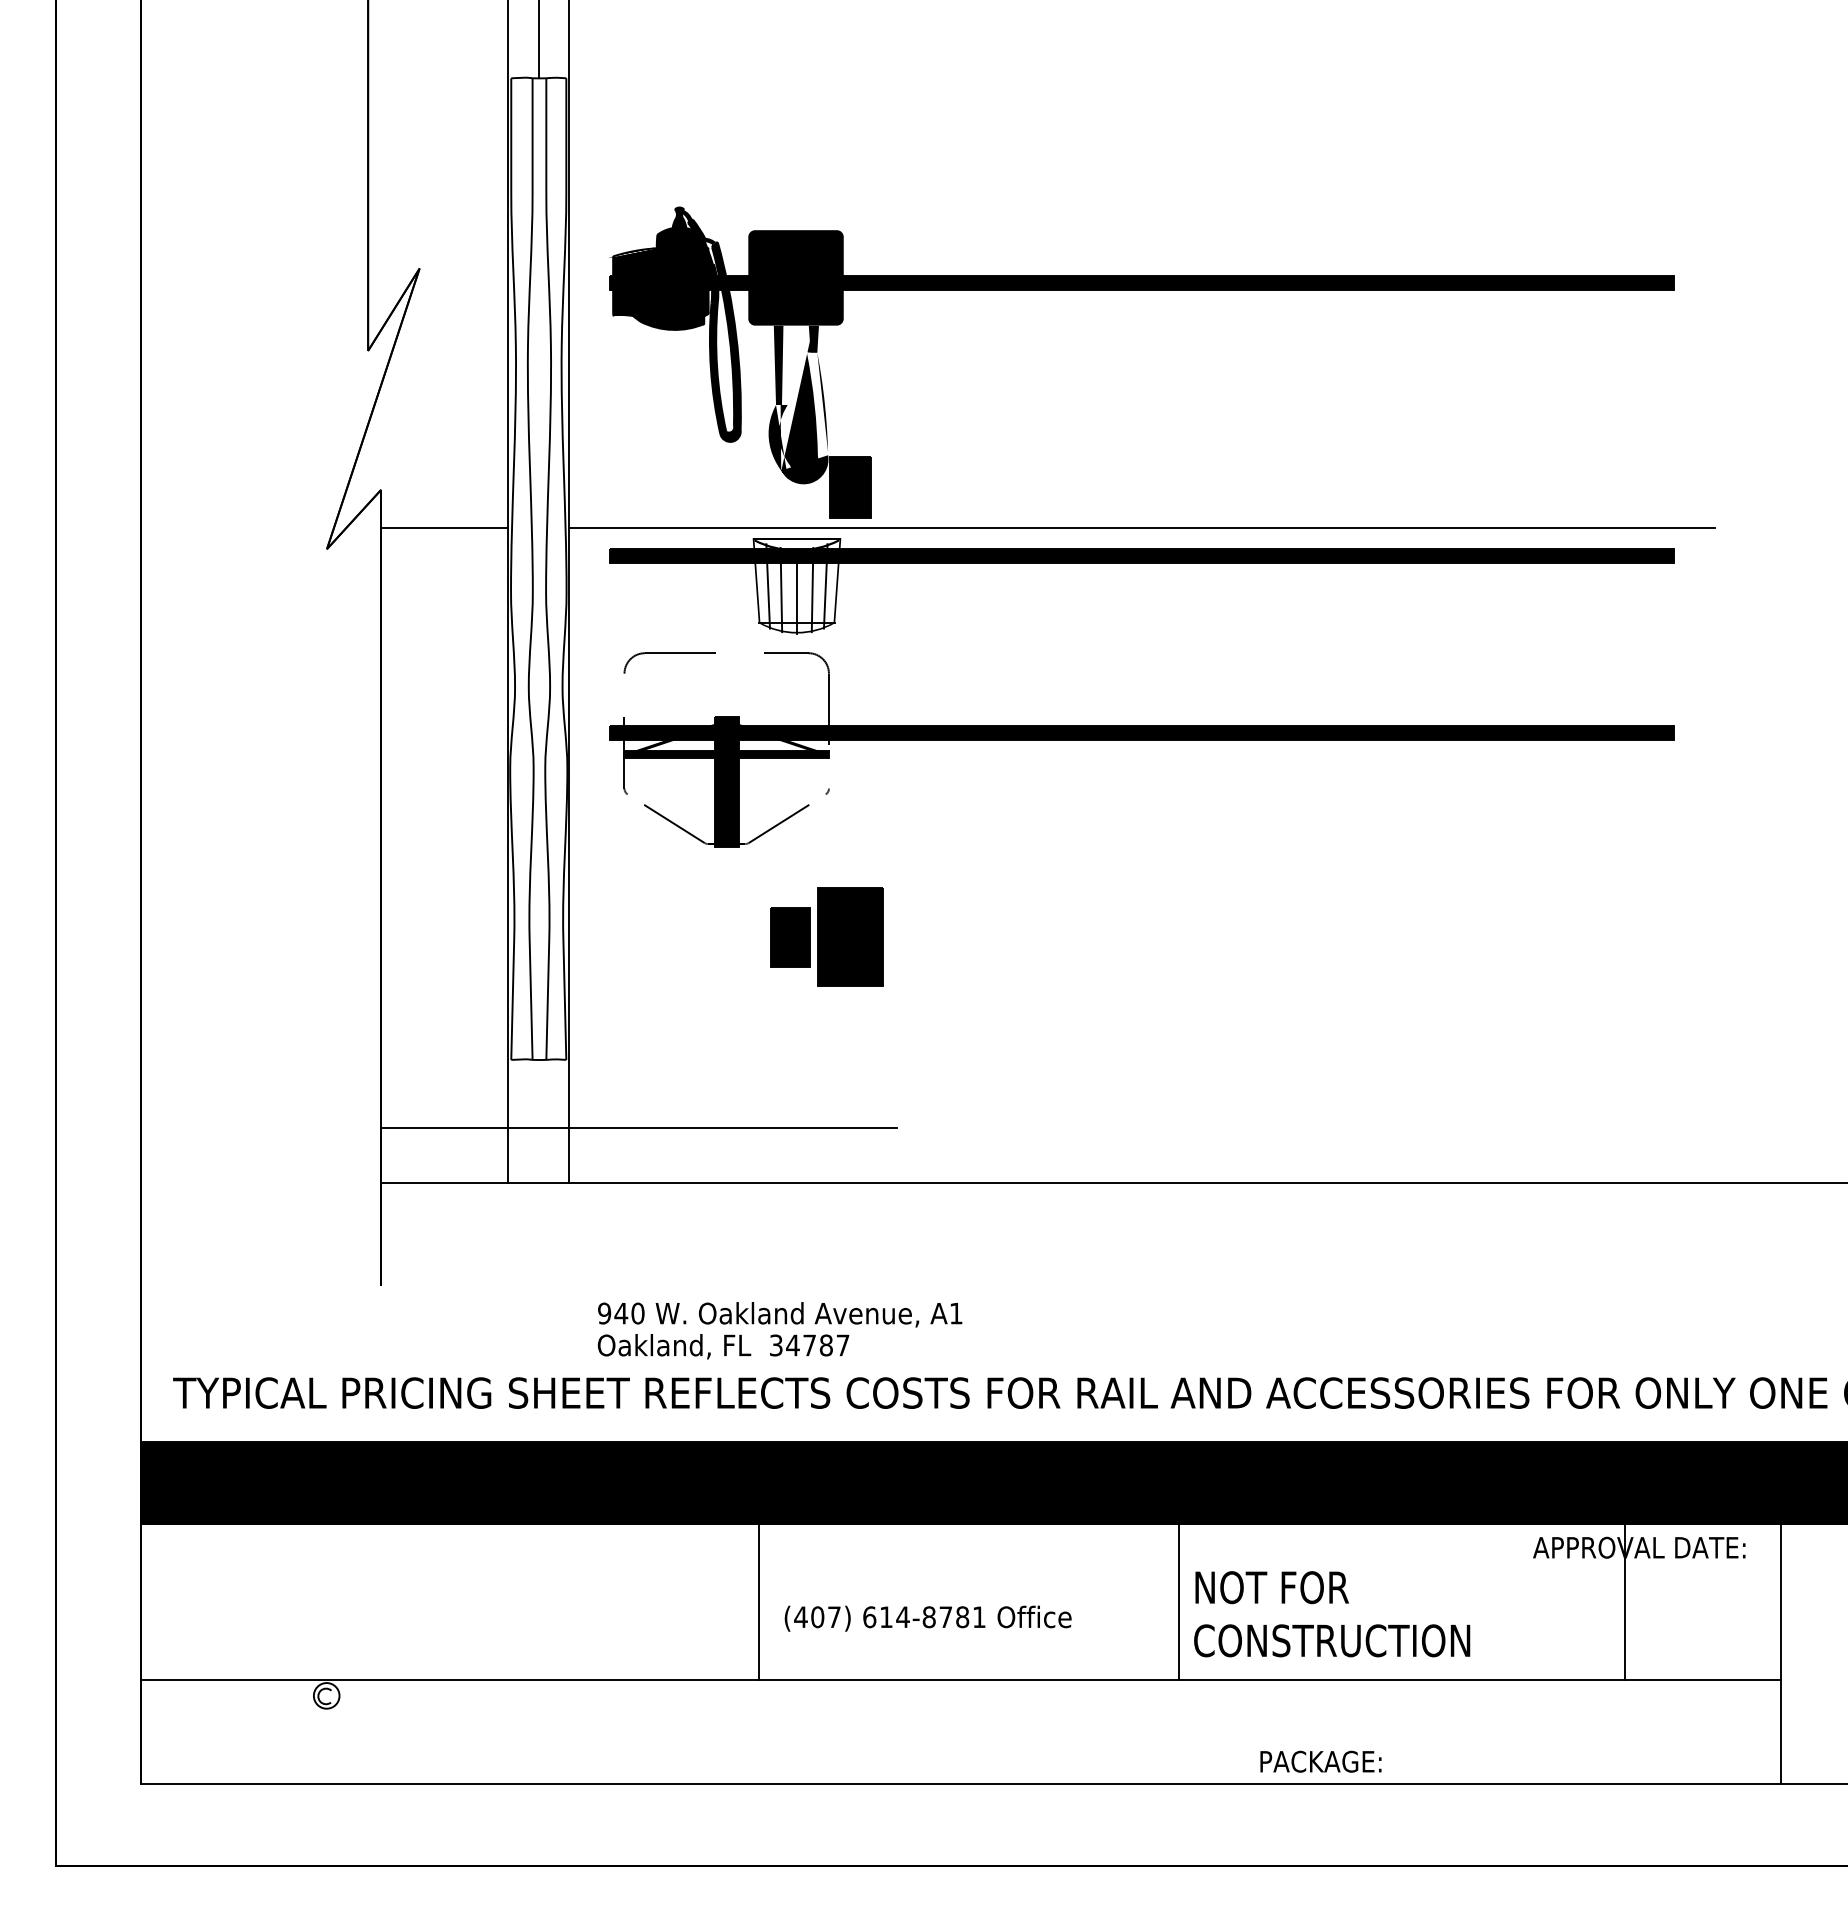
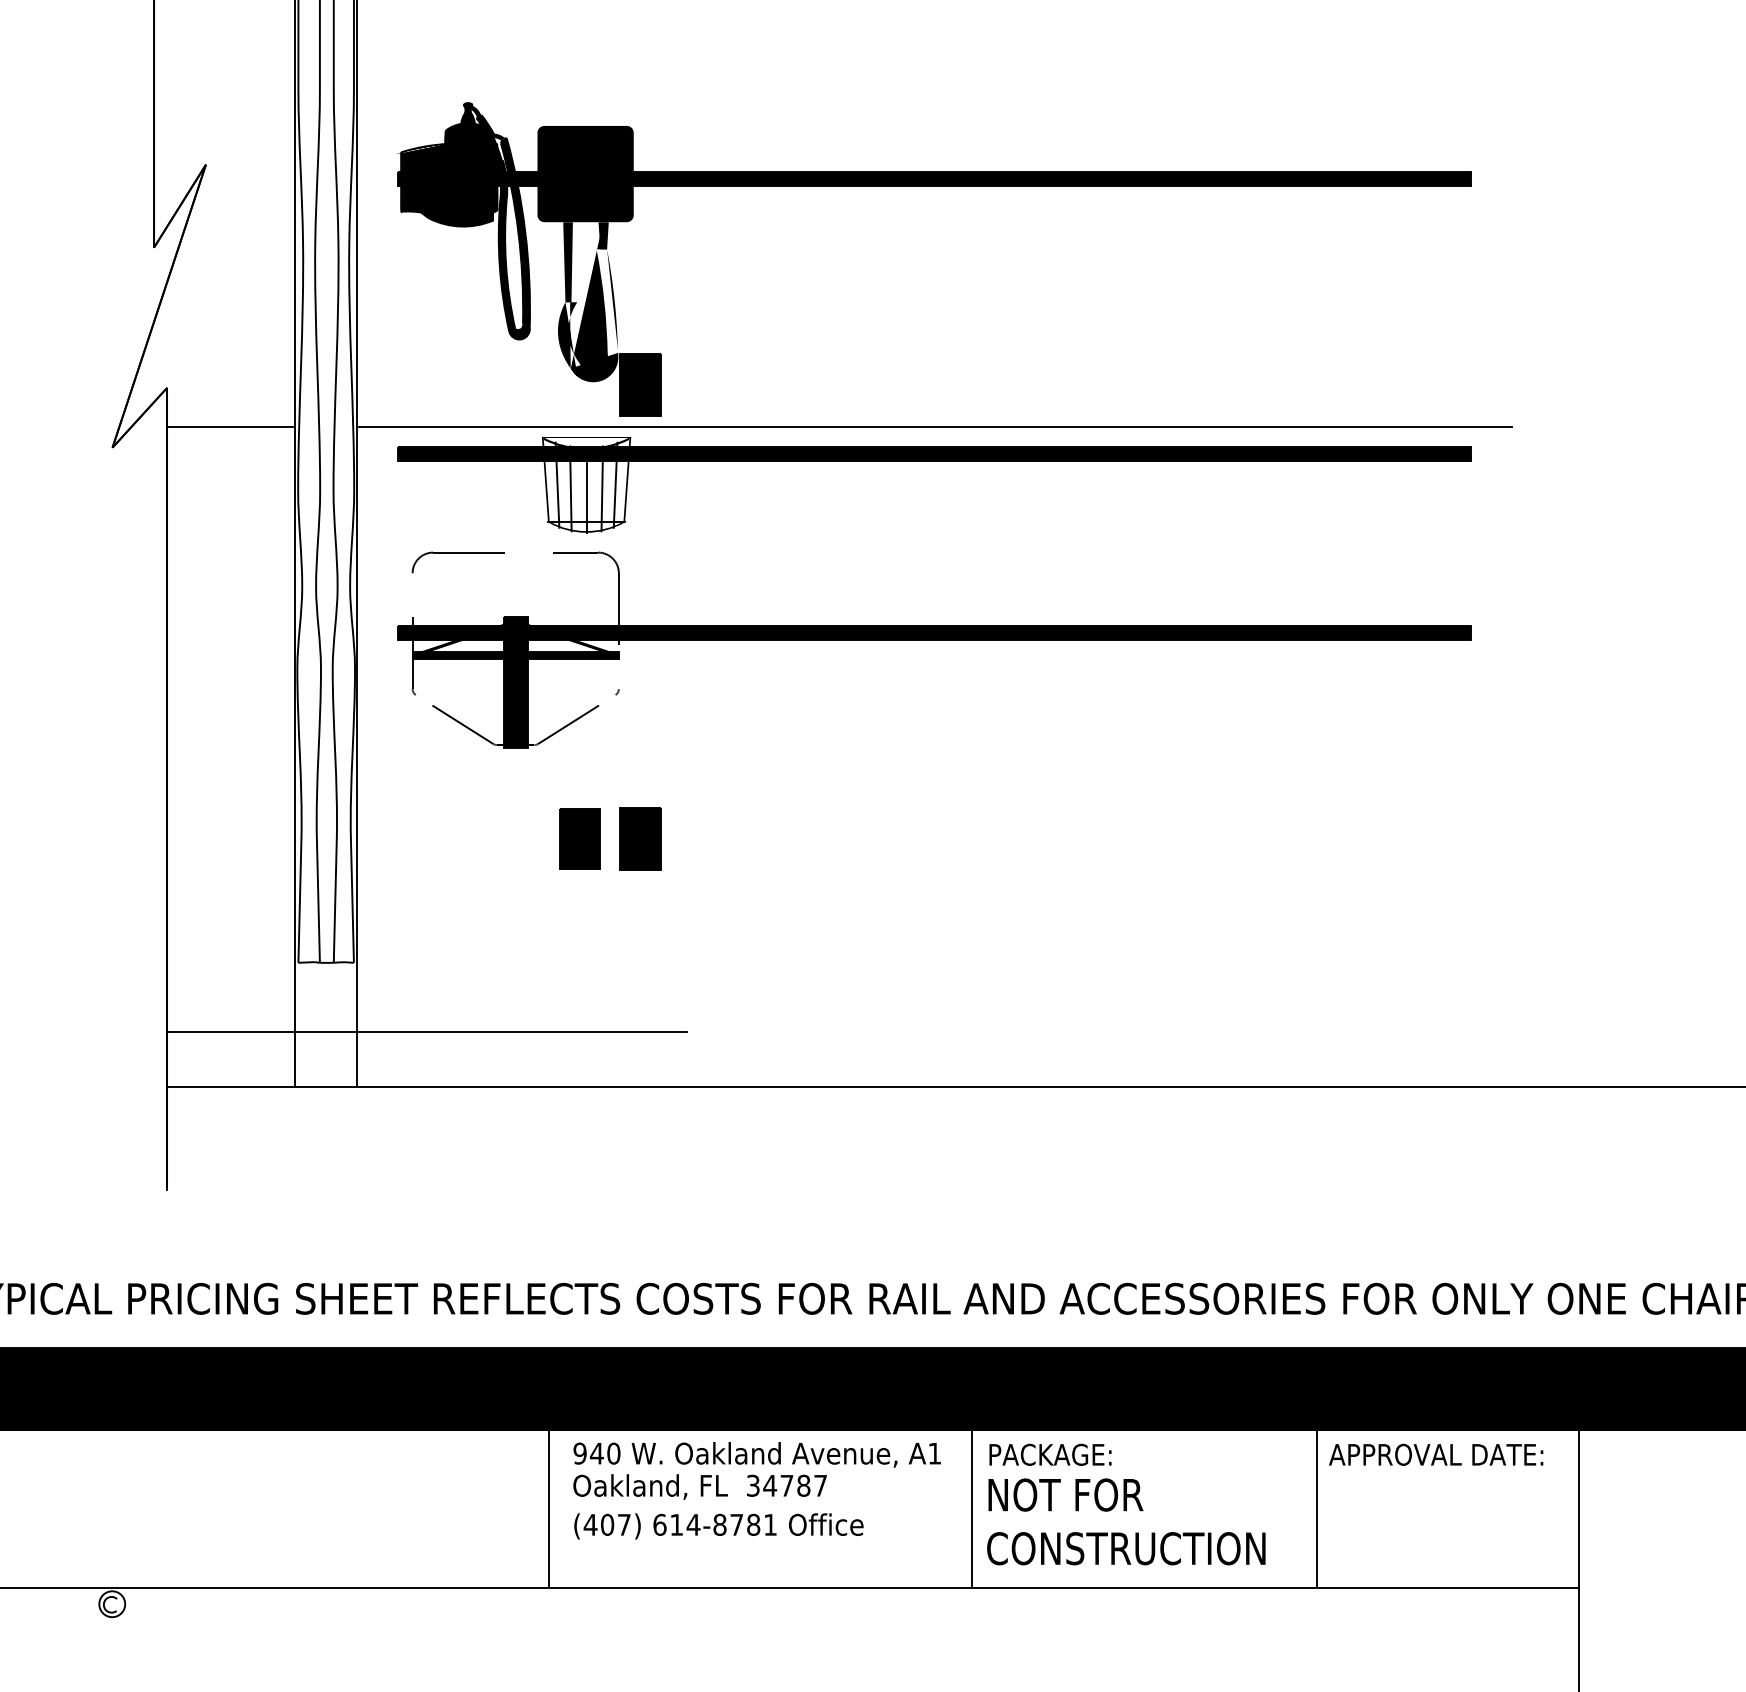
part: (850, 937) -> (640, 839), size x0.62
text: (779, 1330) -> (756, 1470), moved
line: (1625, 1601) -> (1317, 1509), moved
text: (1320, 1761) -> (1050, 1454), moved

